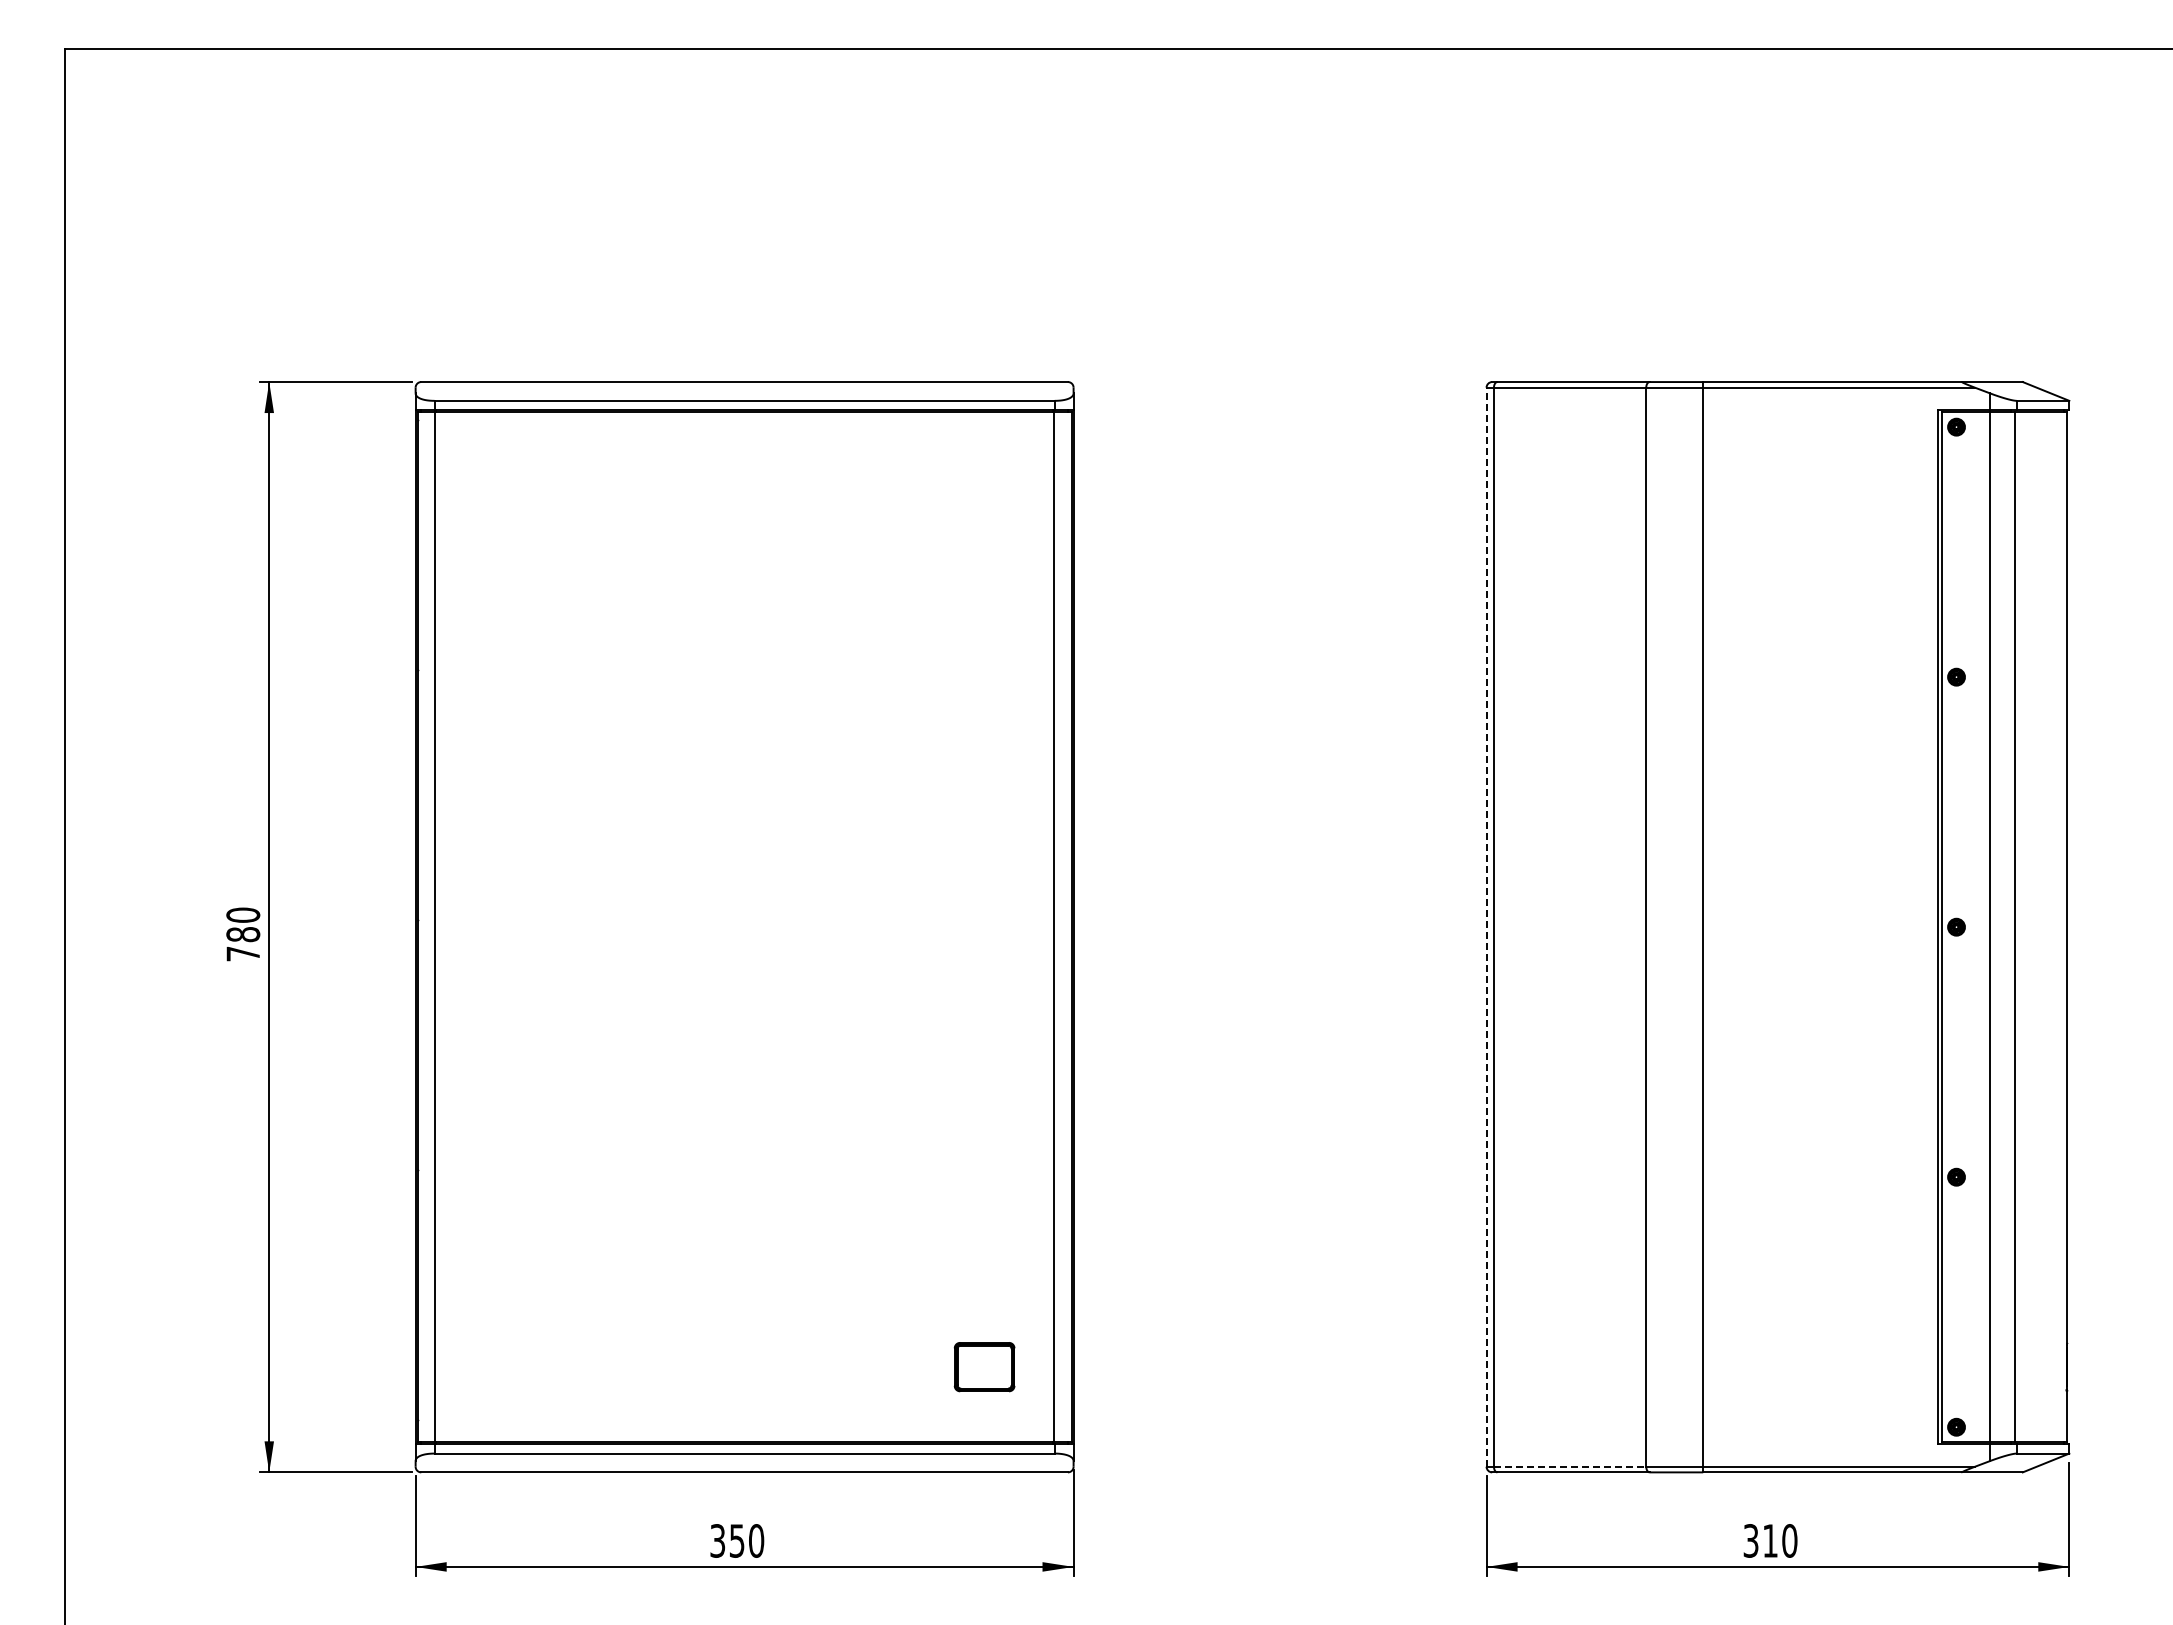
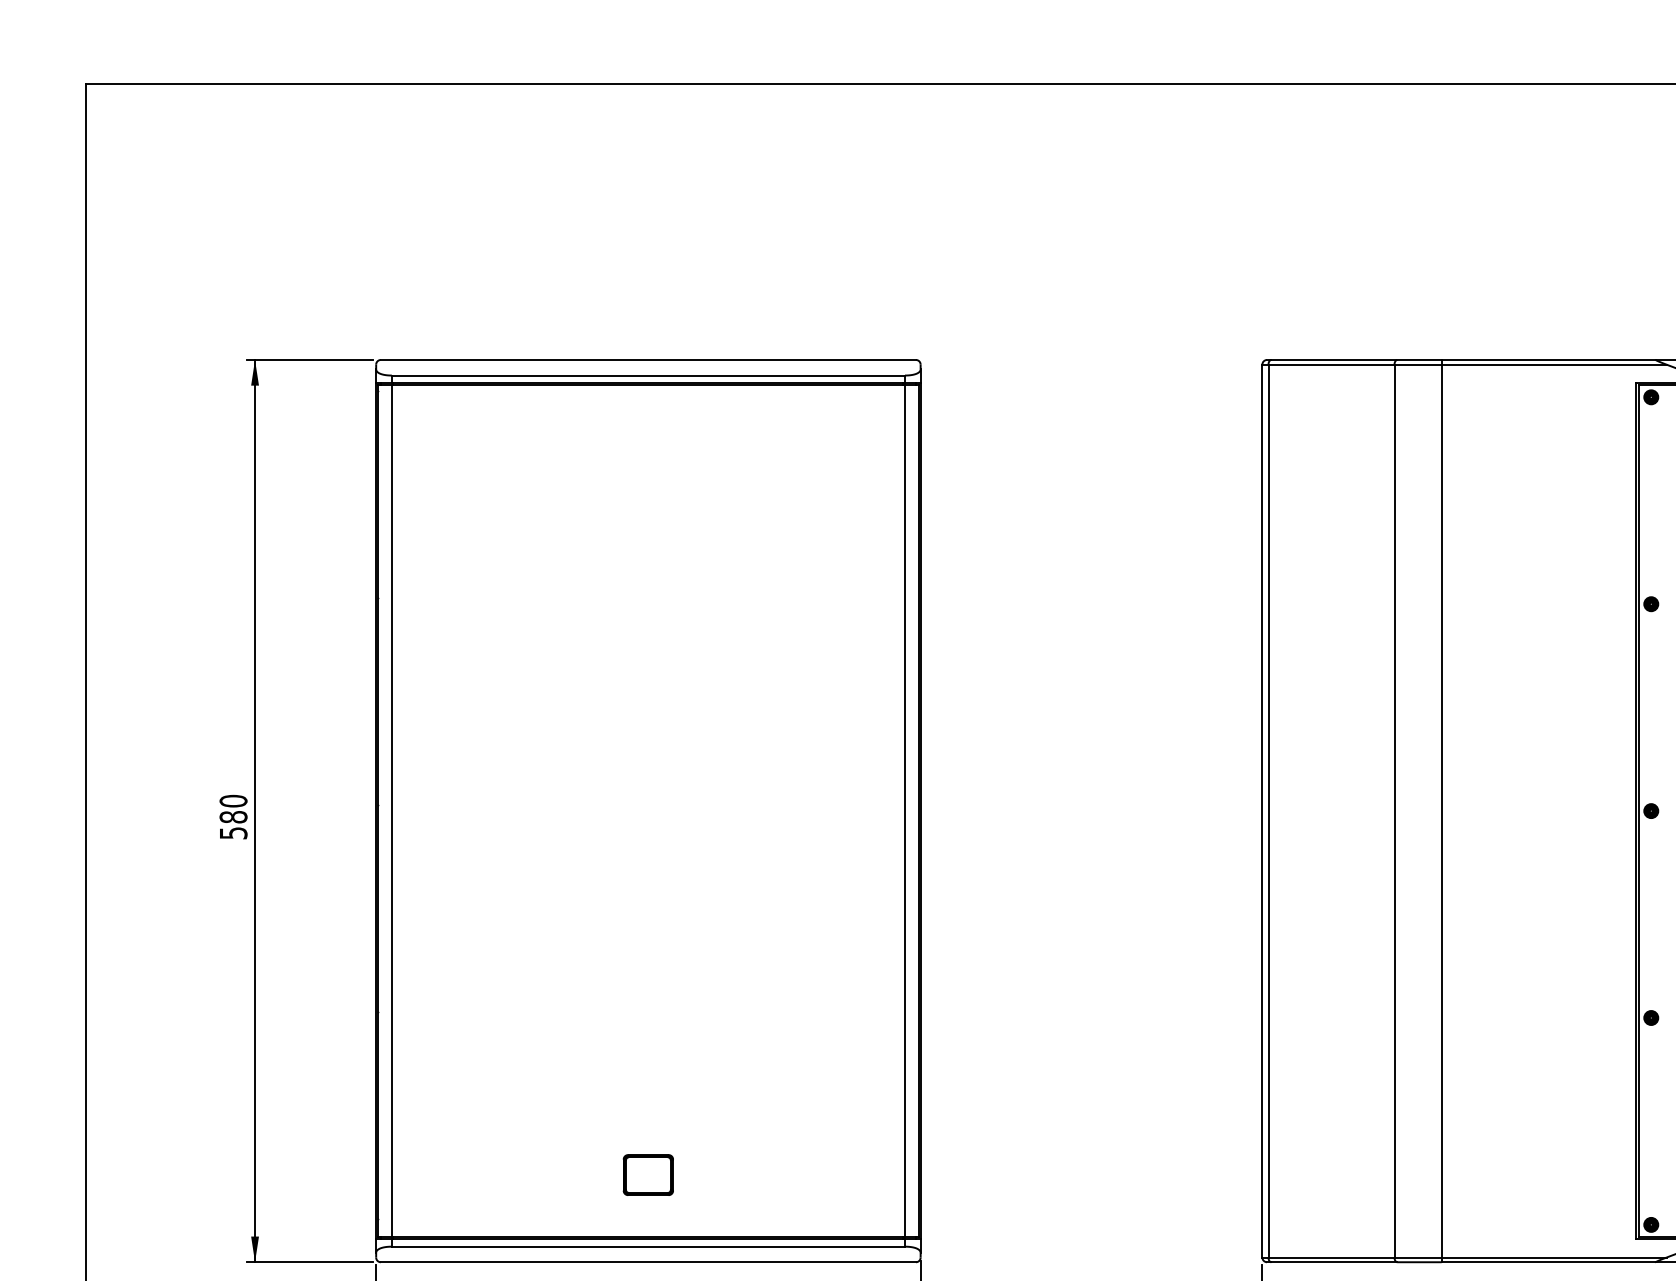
line: (1486, 927) -> (1262, 811), dashed -> solid
text: (243, 953) -> (233, 832), 780 -> 580
part: (984, 1367) -> (648, 1175), moved
line: (1570, 1466) -> (1331, 1257), dashed -> solid

